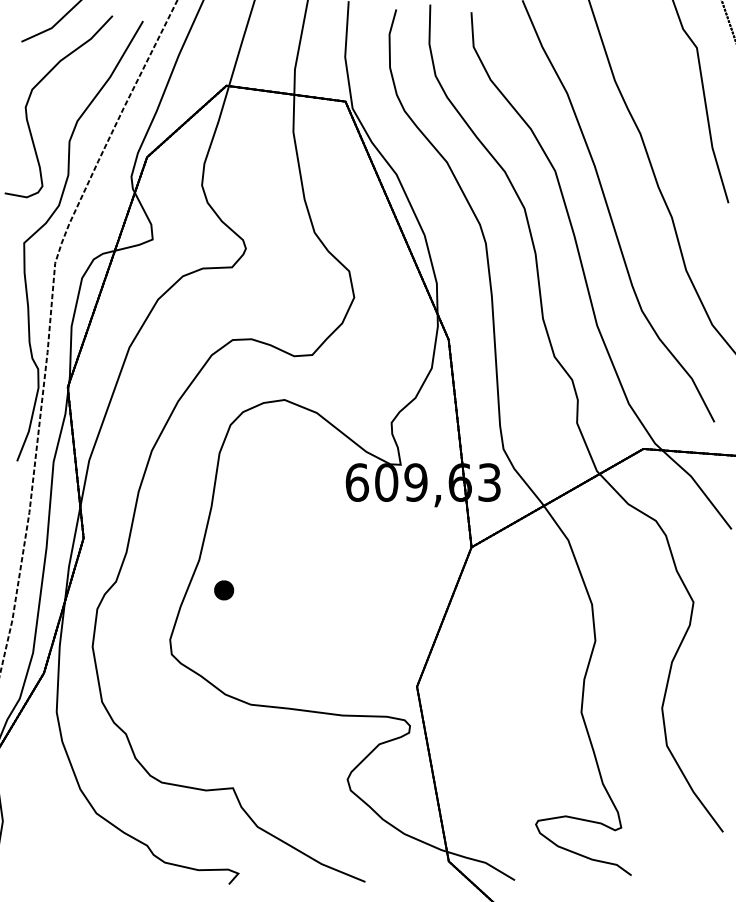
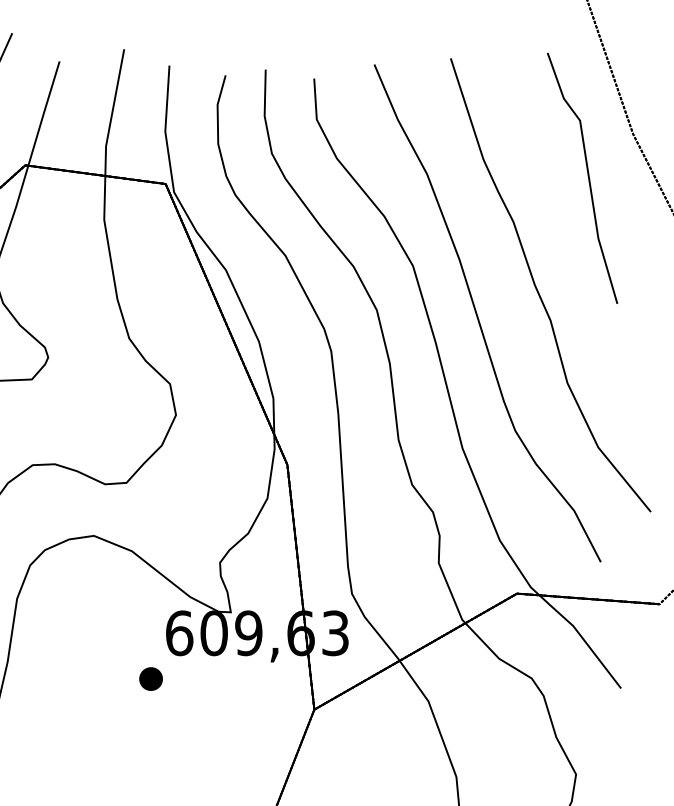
part: (224, 590) -> (151, 679), moved

